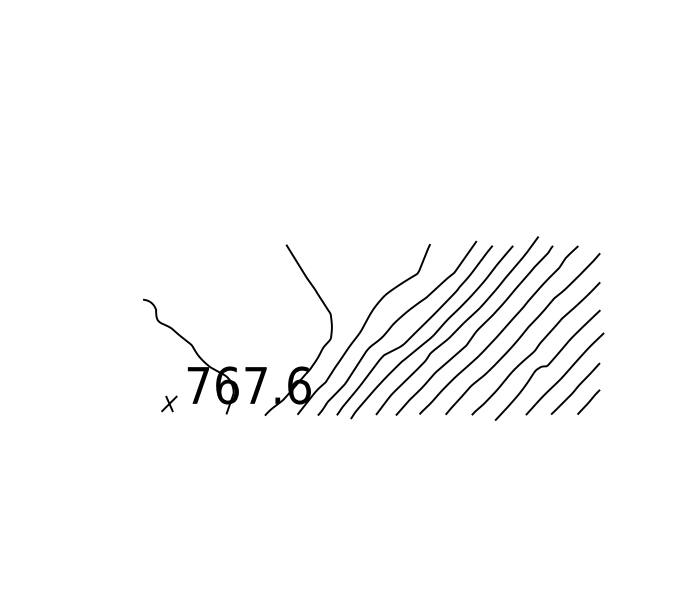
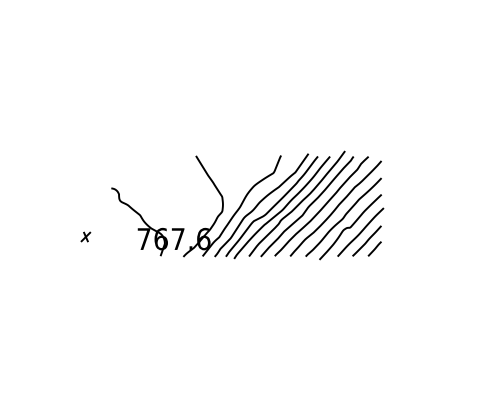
part: (168, 403) -> (85, 236), moved

